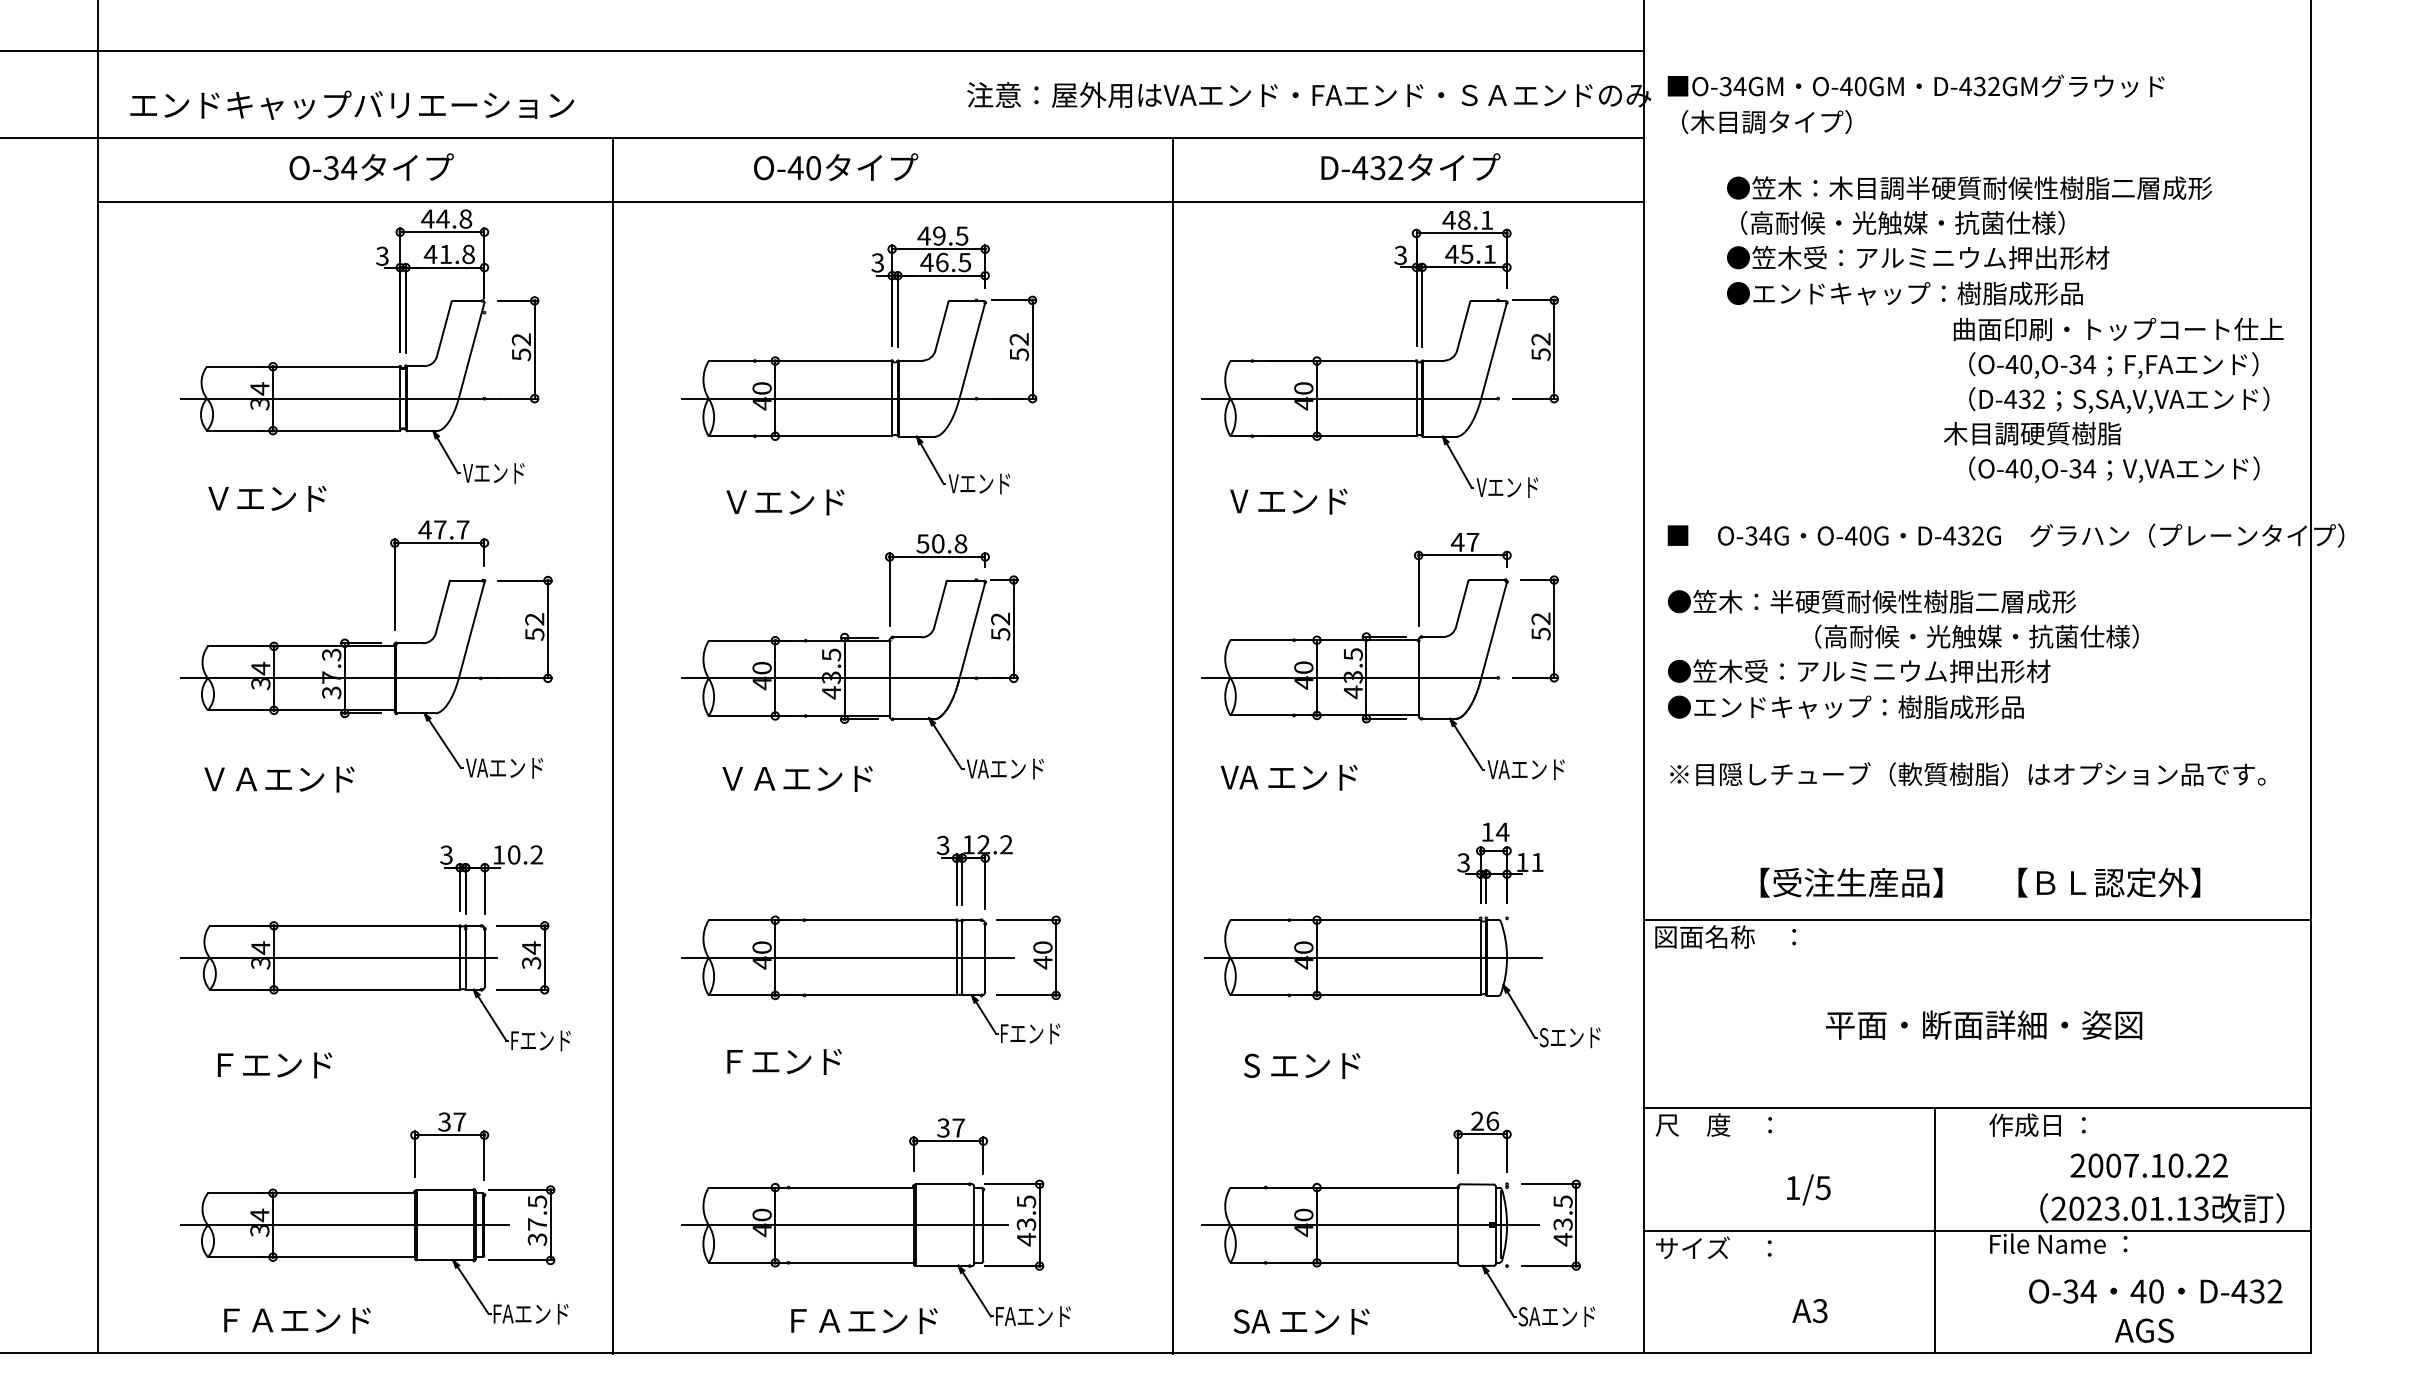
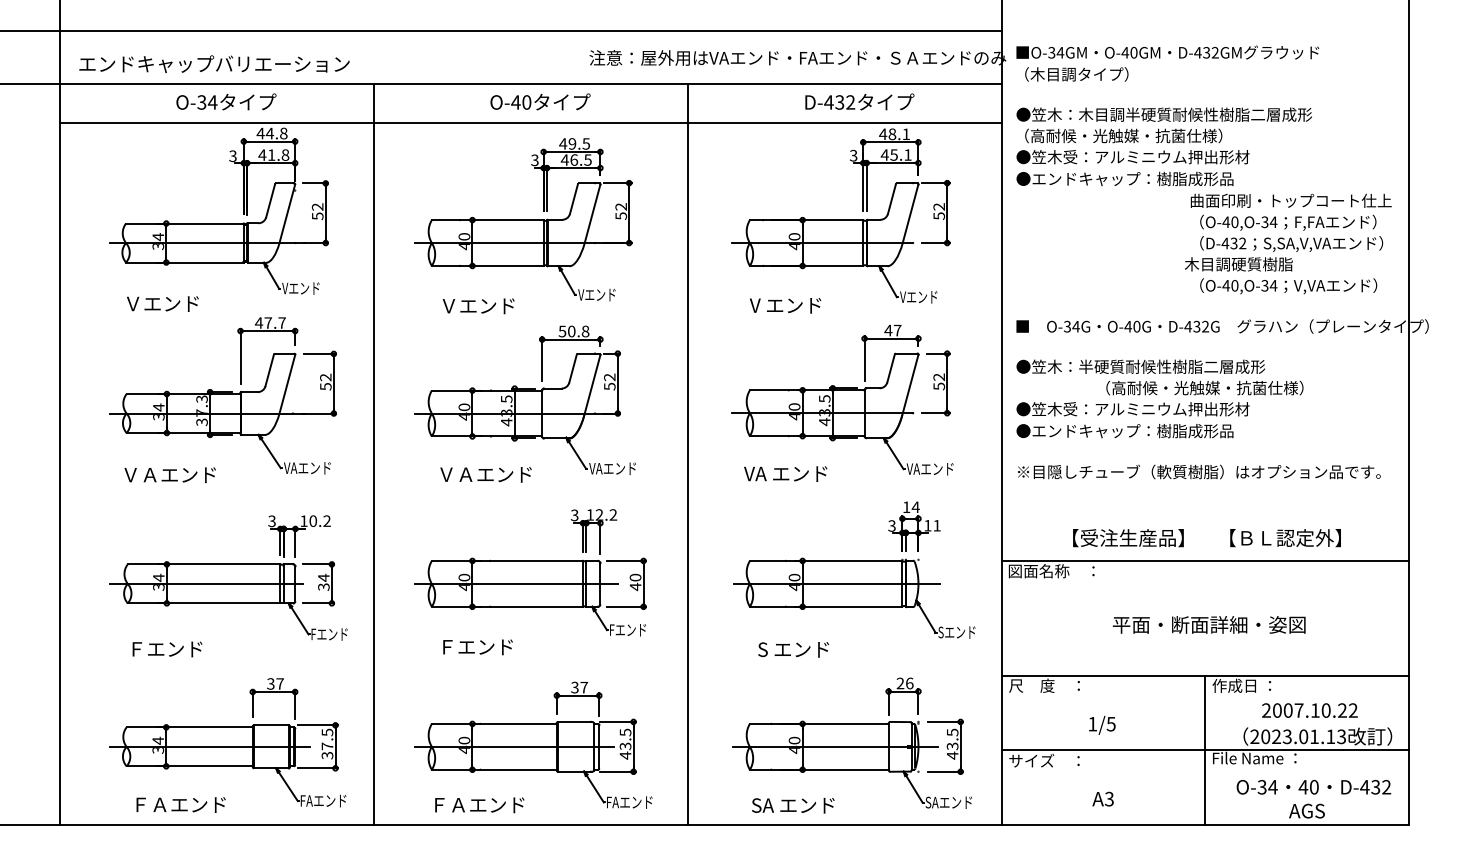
text: (836, 166) -> (540, 101), moved
text: (1968, 240) -> (1163, 146), moved
line: (1172, 745) -> (687, 454), moved
line: (1935, 1229) -> (1205, 749), moved
text: (863, 1321) -> (479, 805), moved

